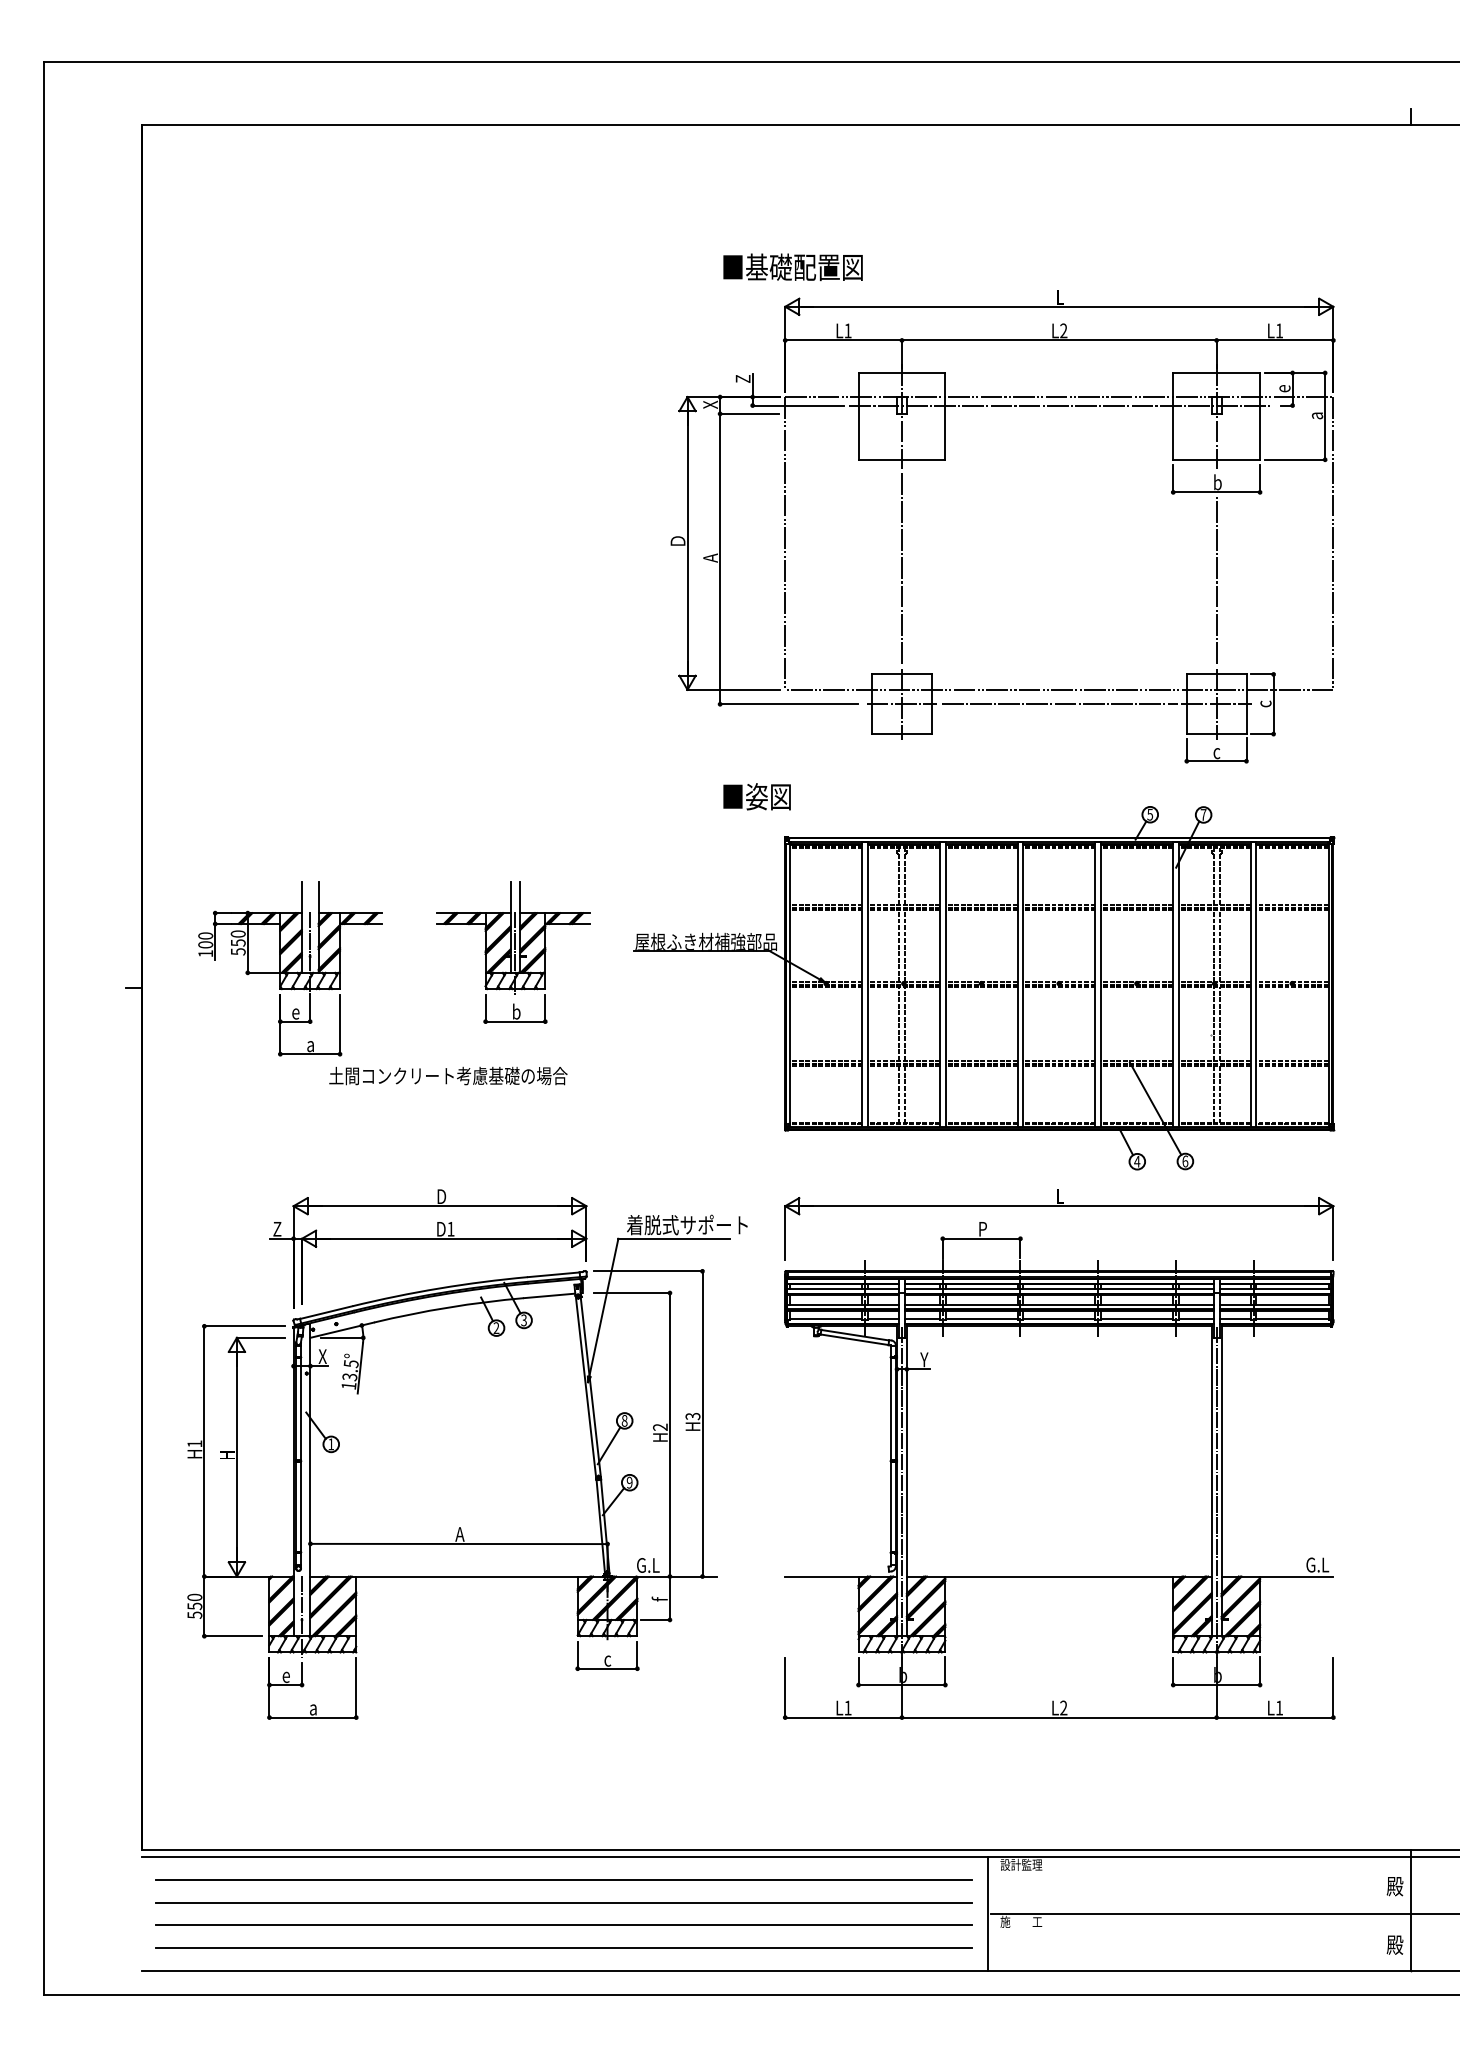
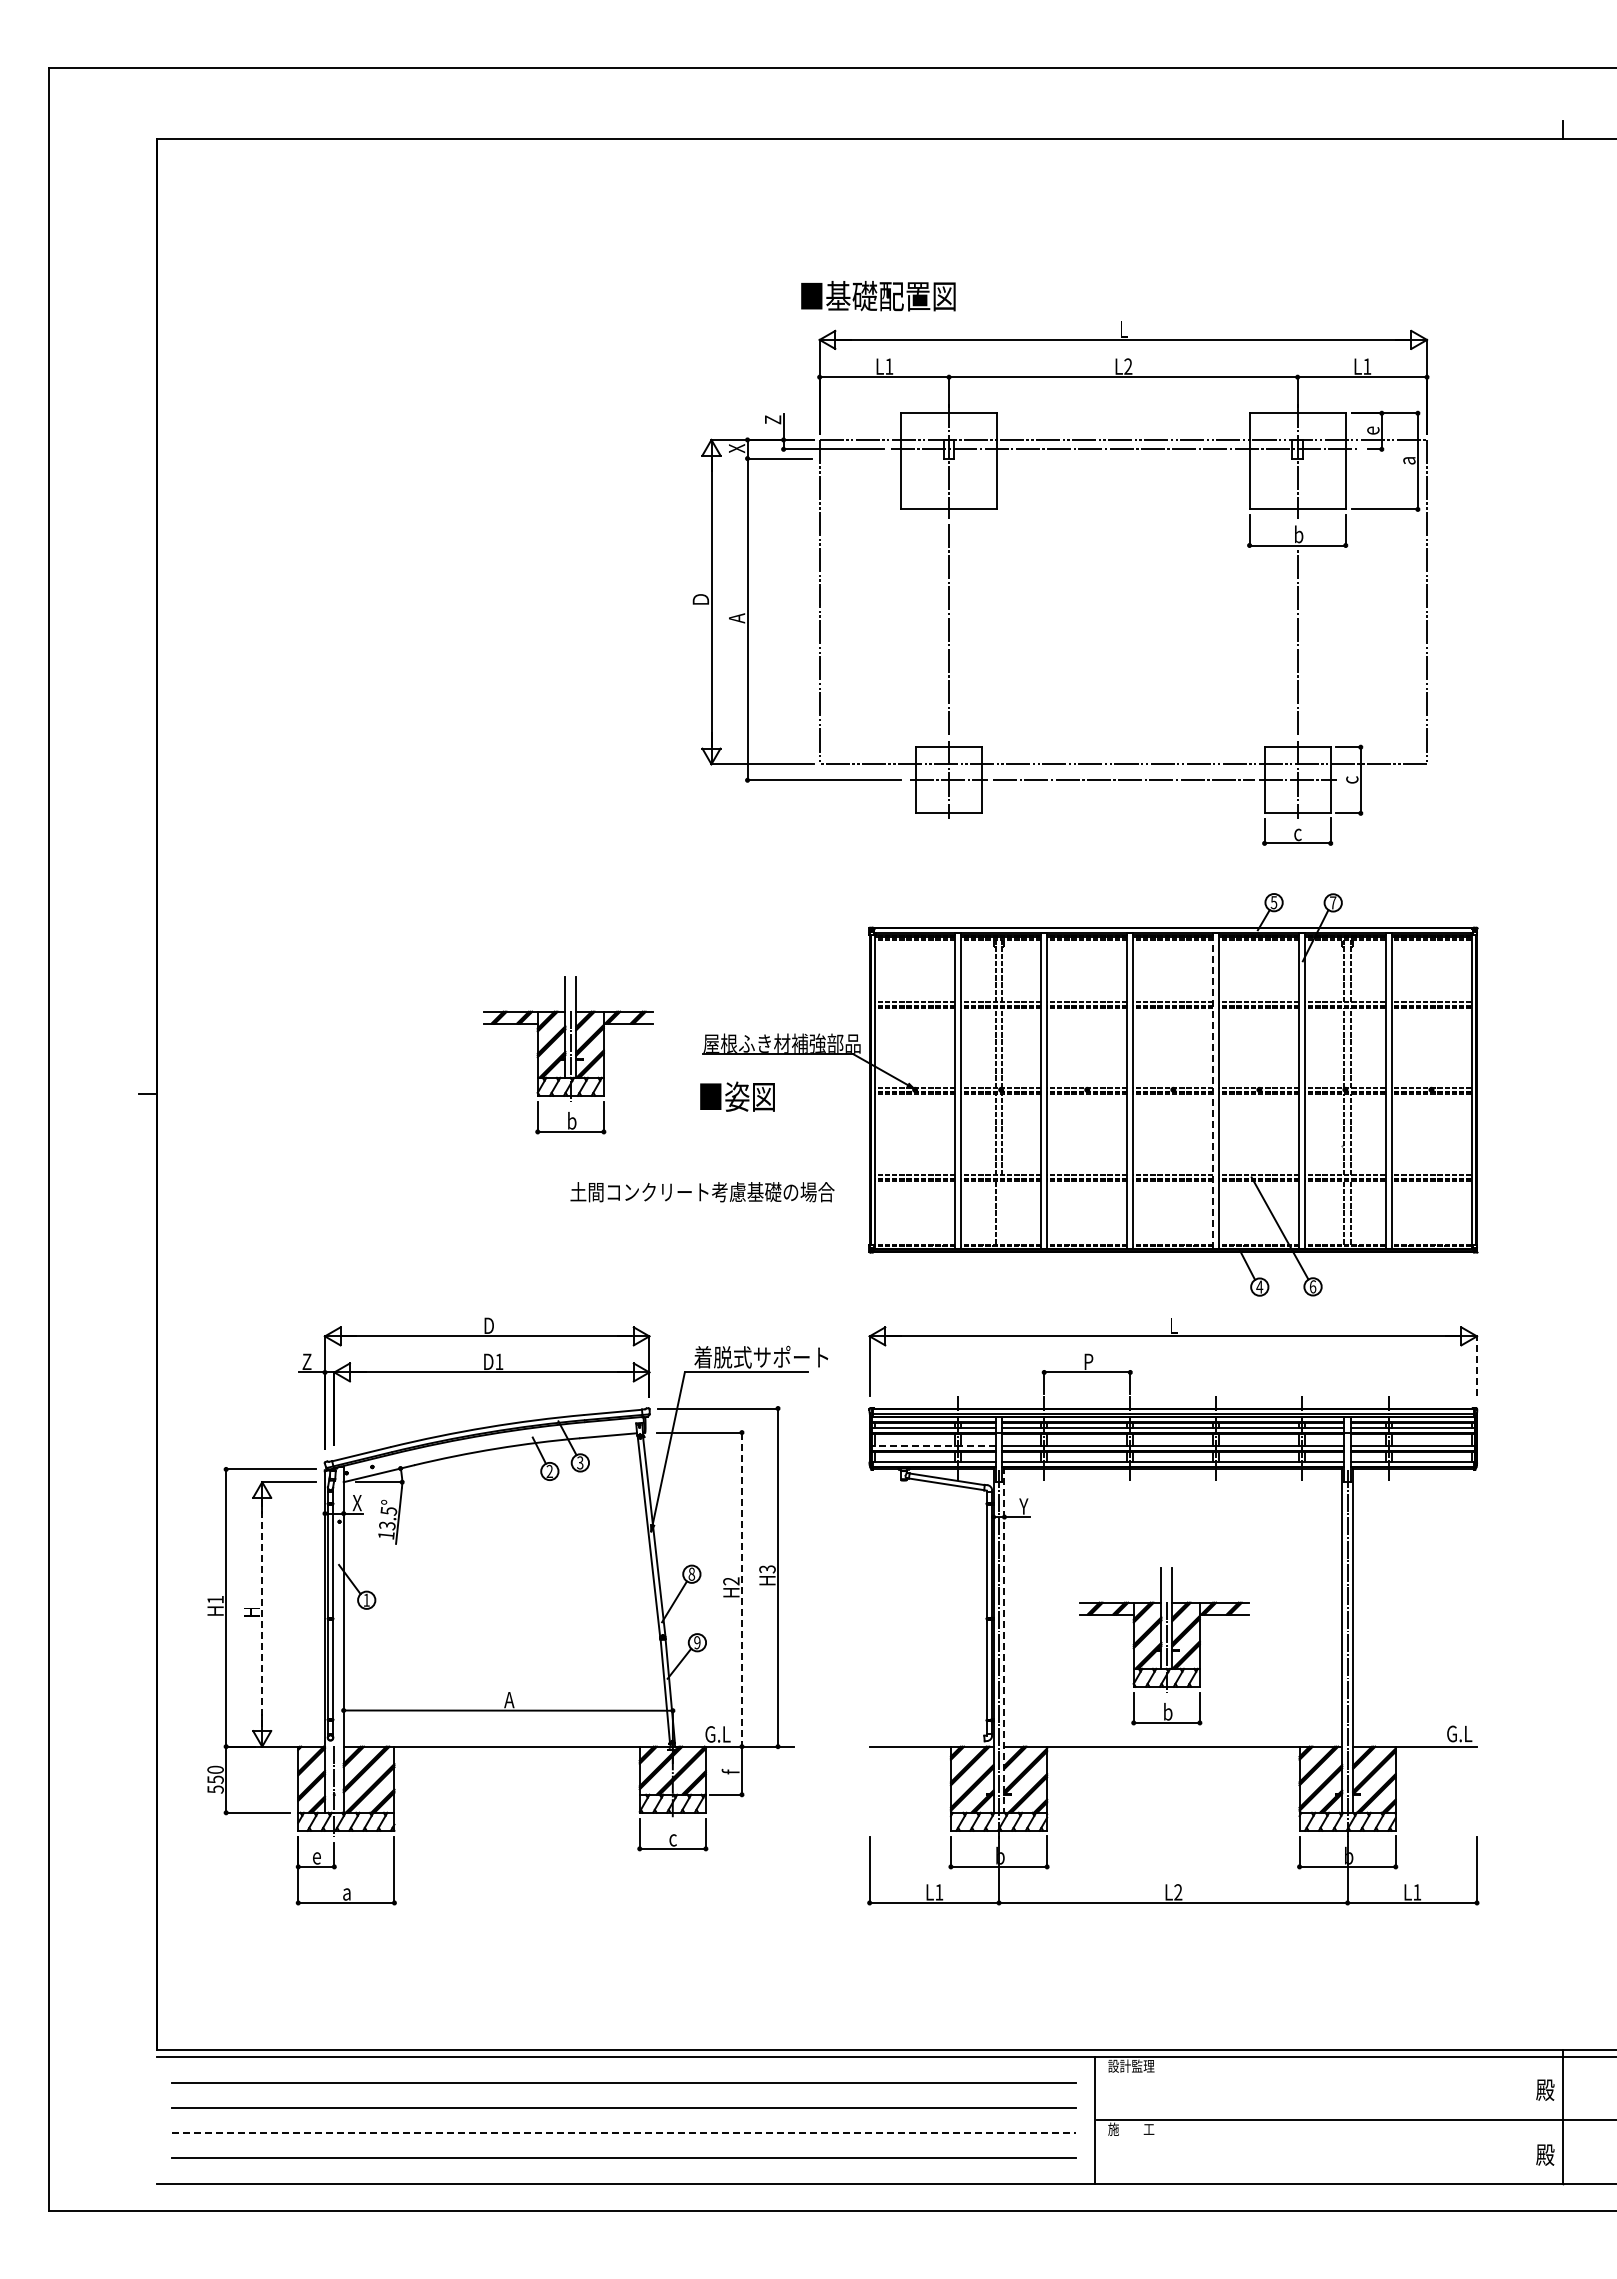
part: (945, 459) -> (997, 509), moved
text: (757, 796) -> (737, 1096), moved
part: (290, 968) -> (321, 1073), removed
line: (1095, 984) -> (1213, 1090), solid -> dashed
text: (448, 1076) -> (702, 1192), moved
line: (905, 1094) -> (1002, 1212), removed
line: (1333, 1233) -> (1477, 1366), solid -> dashed
line: (842, 1305) -> (933, 1446), solid -> dashed
line: (669, 1435) -> (741, 1590), solid -> dashed
line: (237, 1457) -> (262, 1614), solid -> dashed
line: (906, 1479) -> (1004, 1639), solid -> dashed
part: (1051, 1486) -> (1164, 1646), added
line: (563, 1925) -> (624, 2133), solid -> dashed

